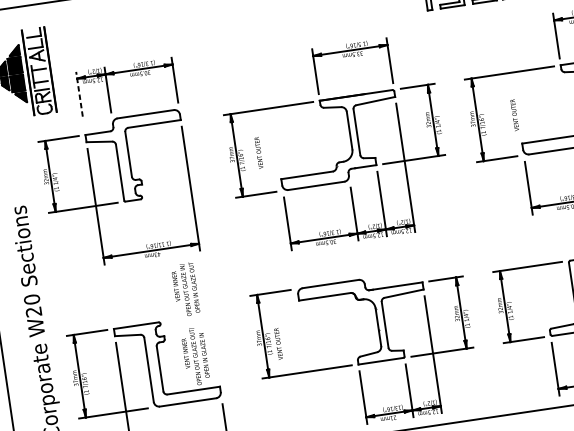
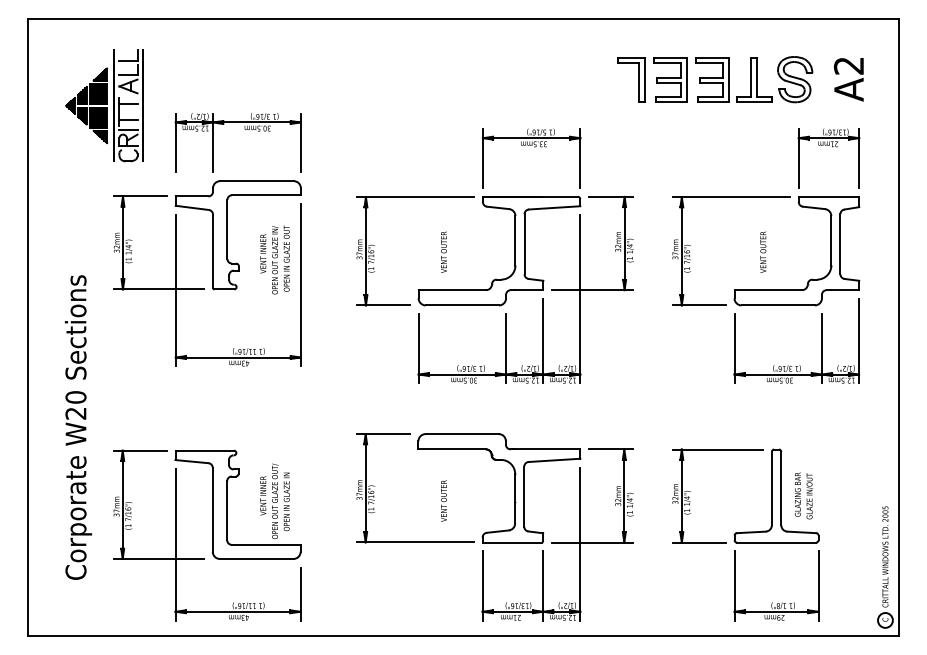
line: (79, 93) -> (175, 142), dashed -> solid
text: (514, 114) -> (763, 251), moved
text: (258, 152) -> (443, 251), moved
text: (185, 289) -> (274, 259), moved
text: (278, 343) -> (443, 500), moved

